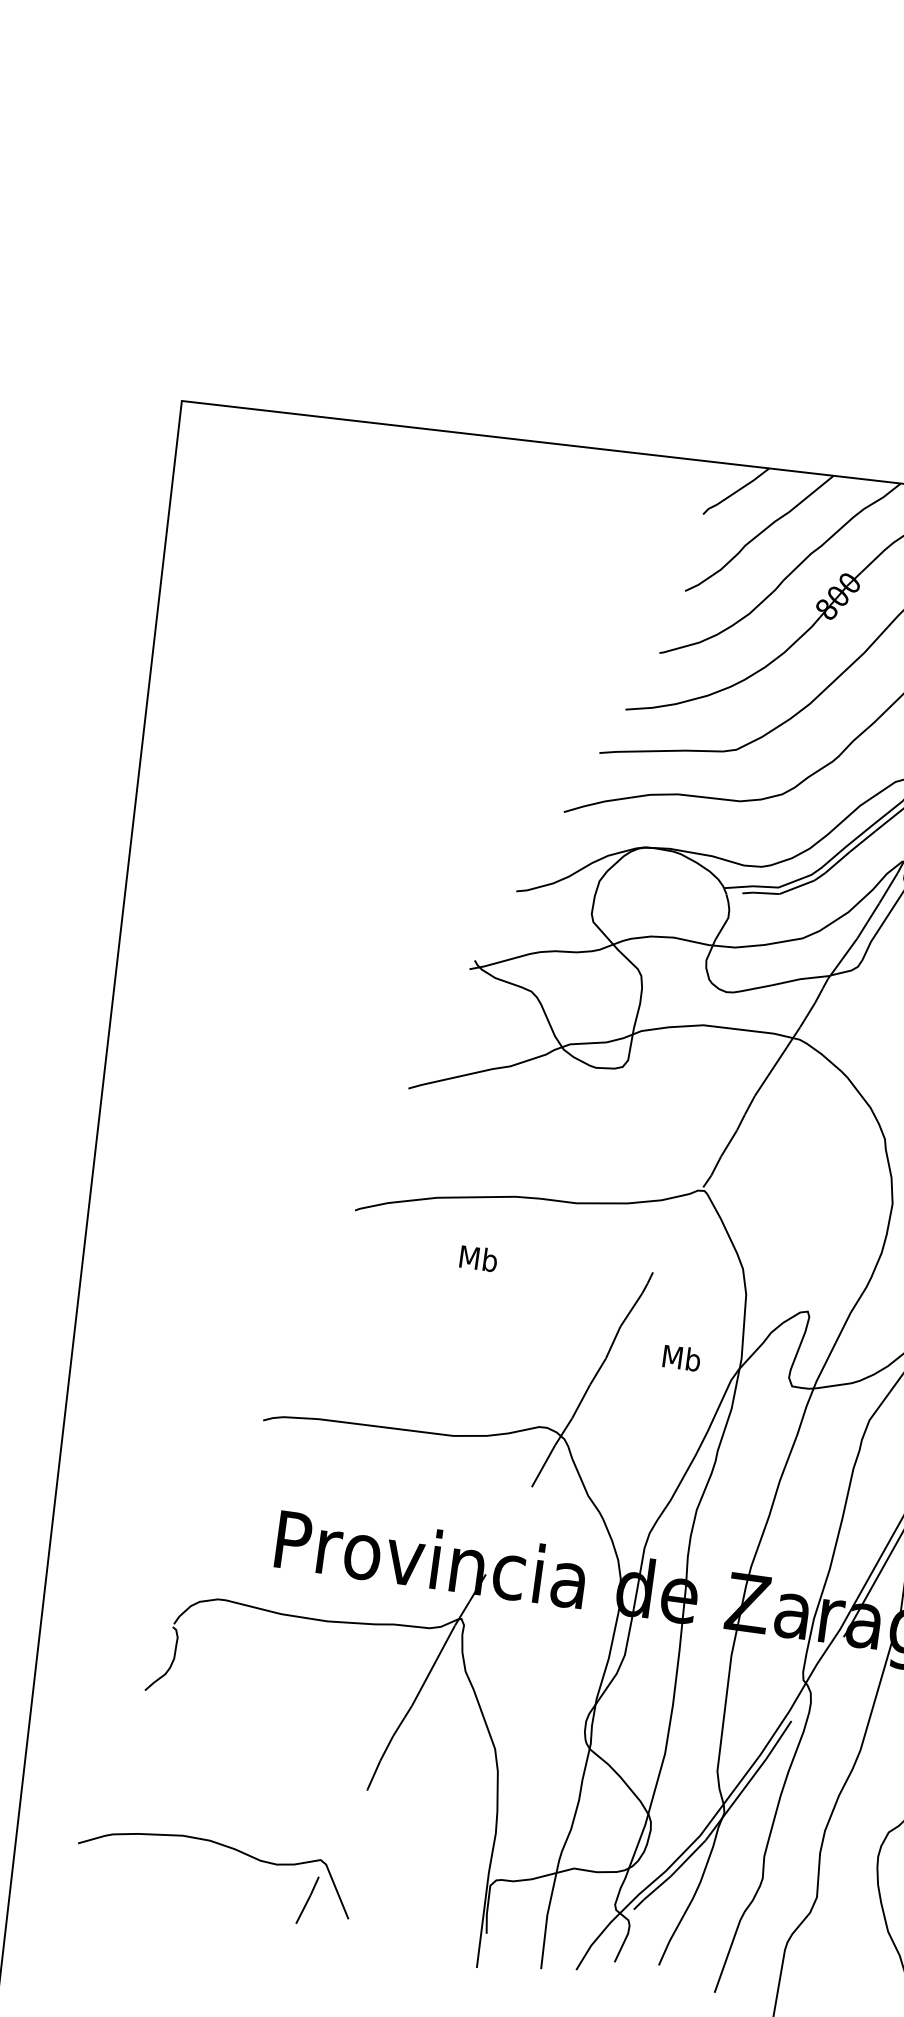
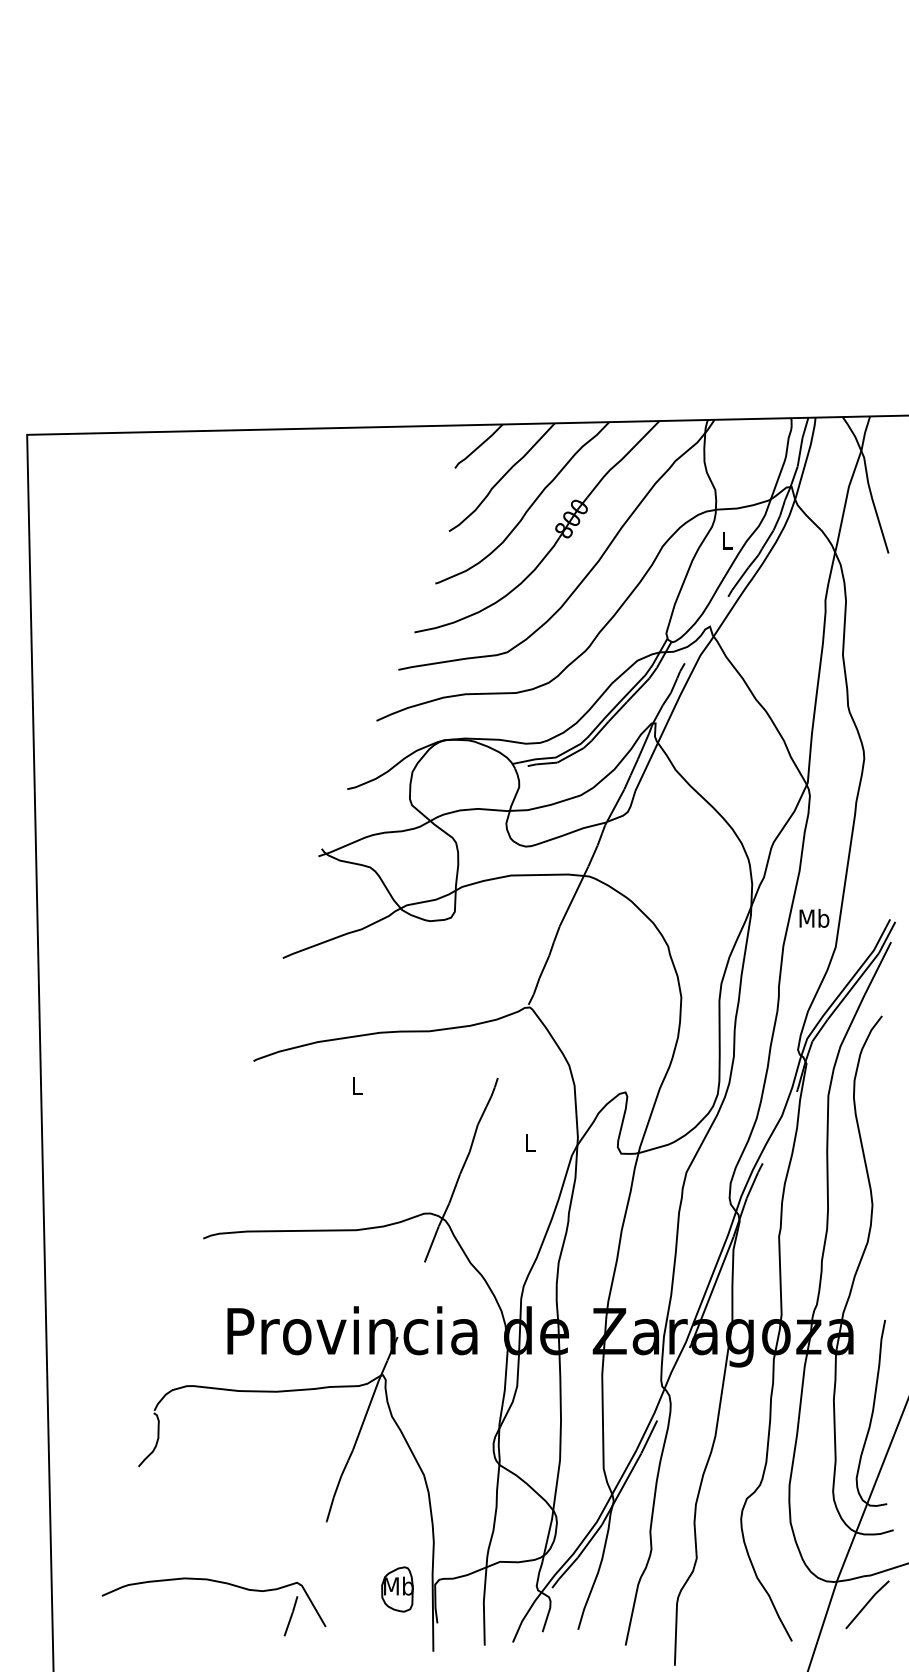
text: (478, 1257) -> (357, 1085), Mb -> L
text: (682, 1357) -> (530, 1142), Mb -> L
part: (443, 1885) -> (397, 1589), added

